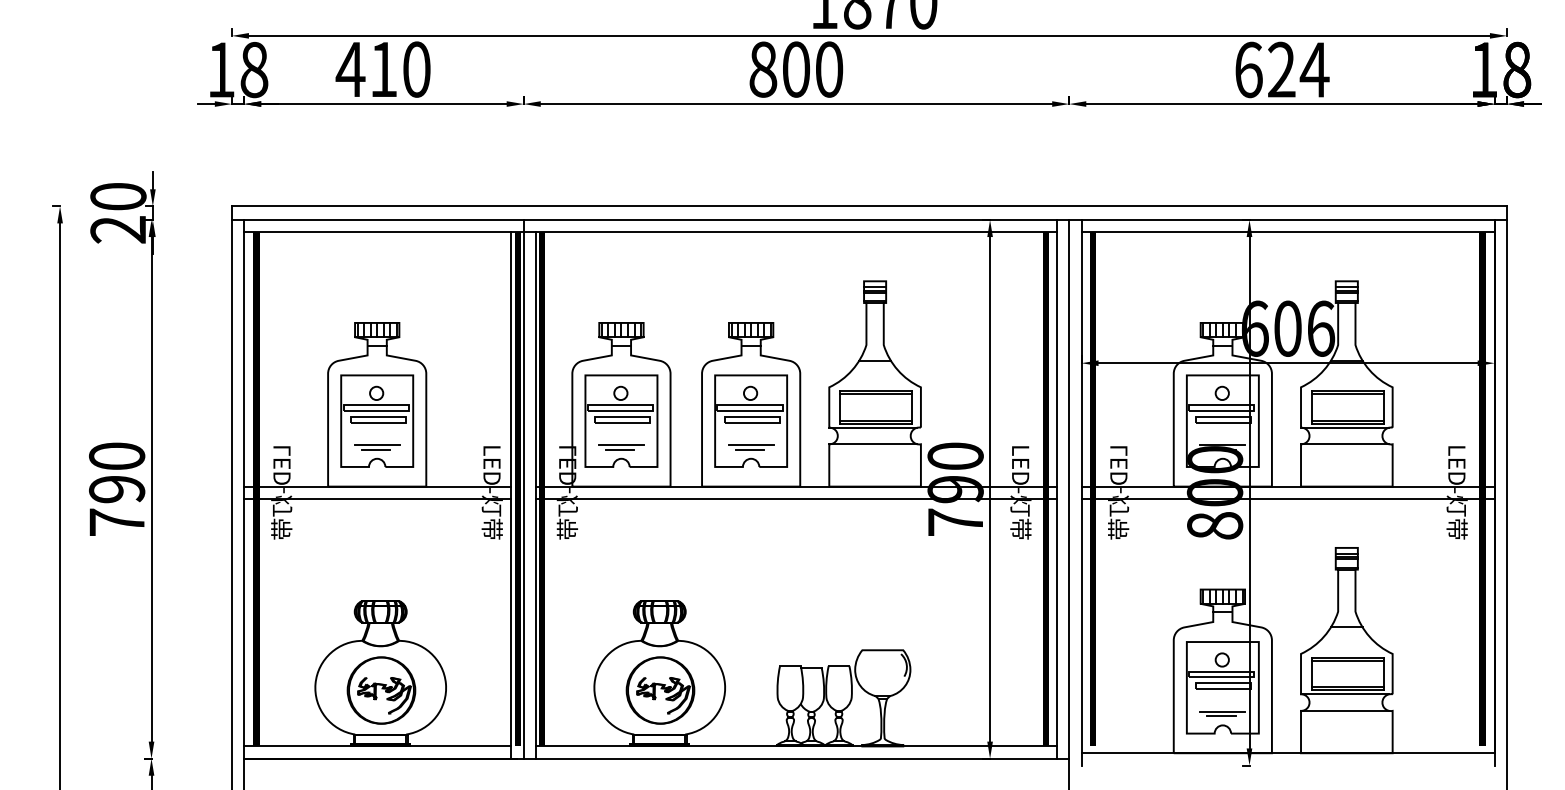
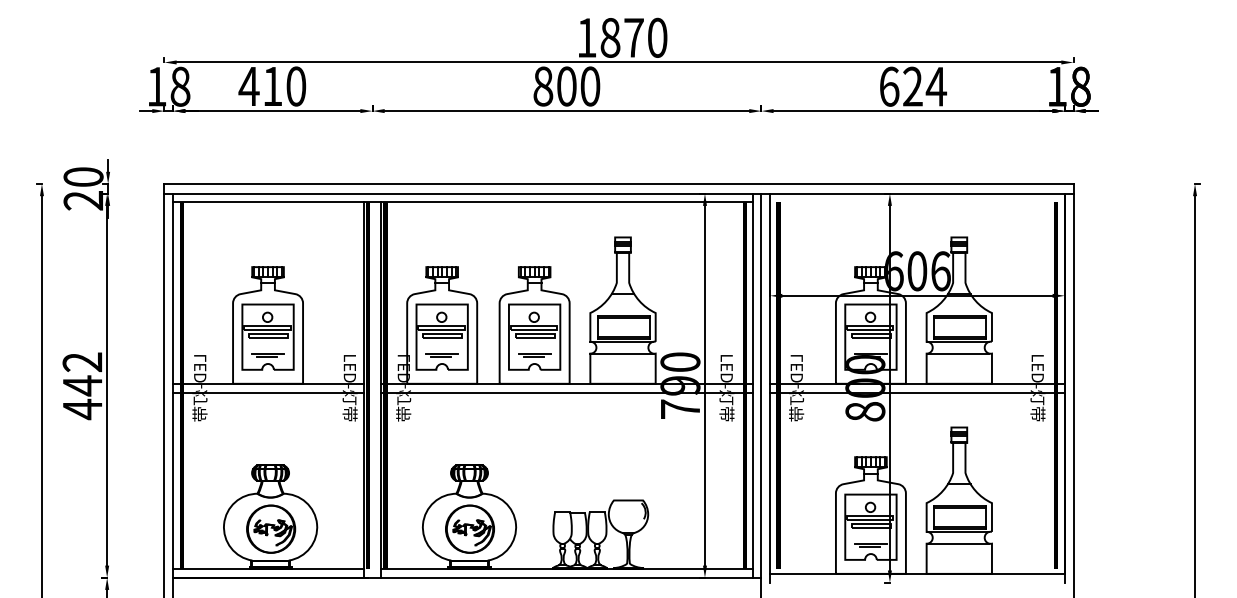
line: (1288, 232) -> (917, 202), removed
line: (523, 488) -> (372, 385), removed
text: (116, 490) -> (82, 386), 790 -> 442

